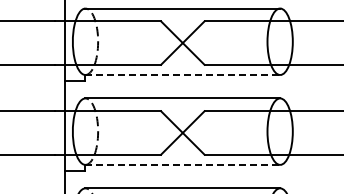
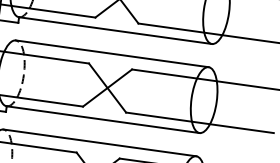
line: (183, 75) -> (116, 31), dashed -> solid
line: (183, 164) -> (103, 119), dashed -> solid

